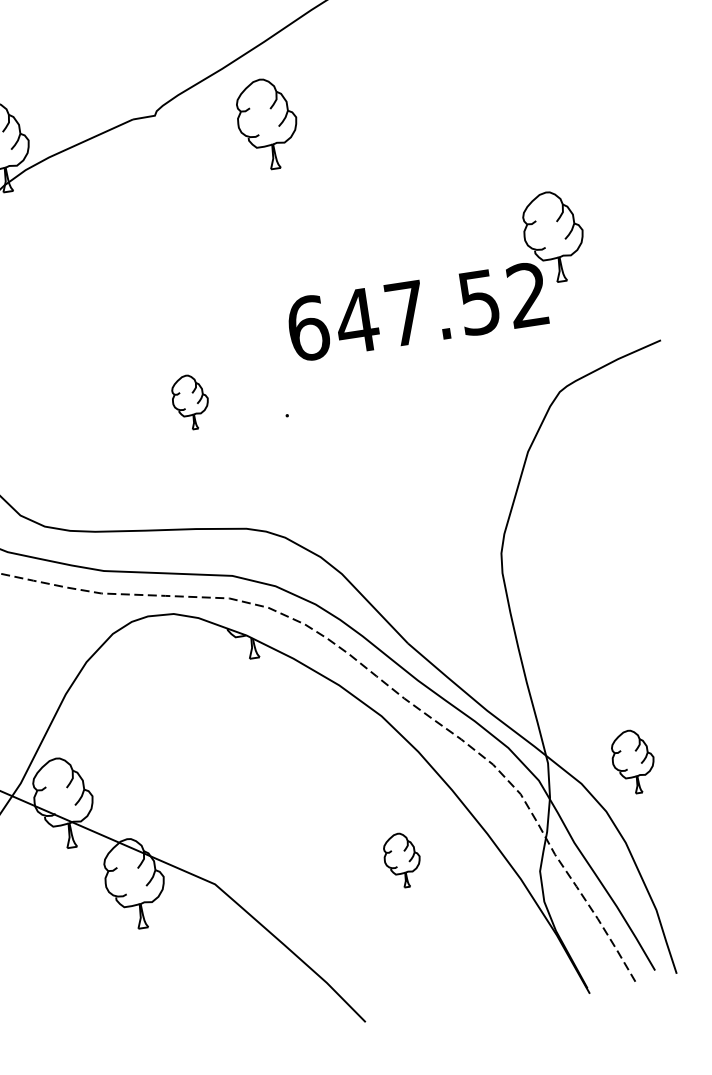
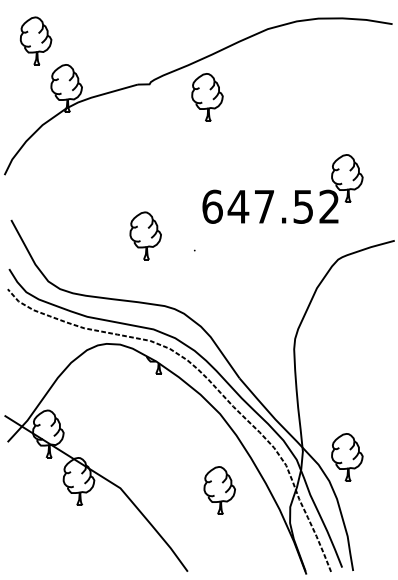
part: (190, 401) -> (145, 235), size x1.67
part: (633, 761) -> (347, 457), size x1.43
part: (402, 860) -> (219, 490), size x1.67

